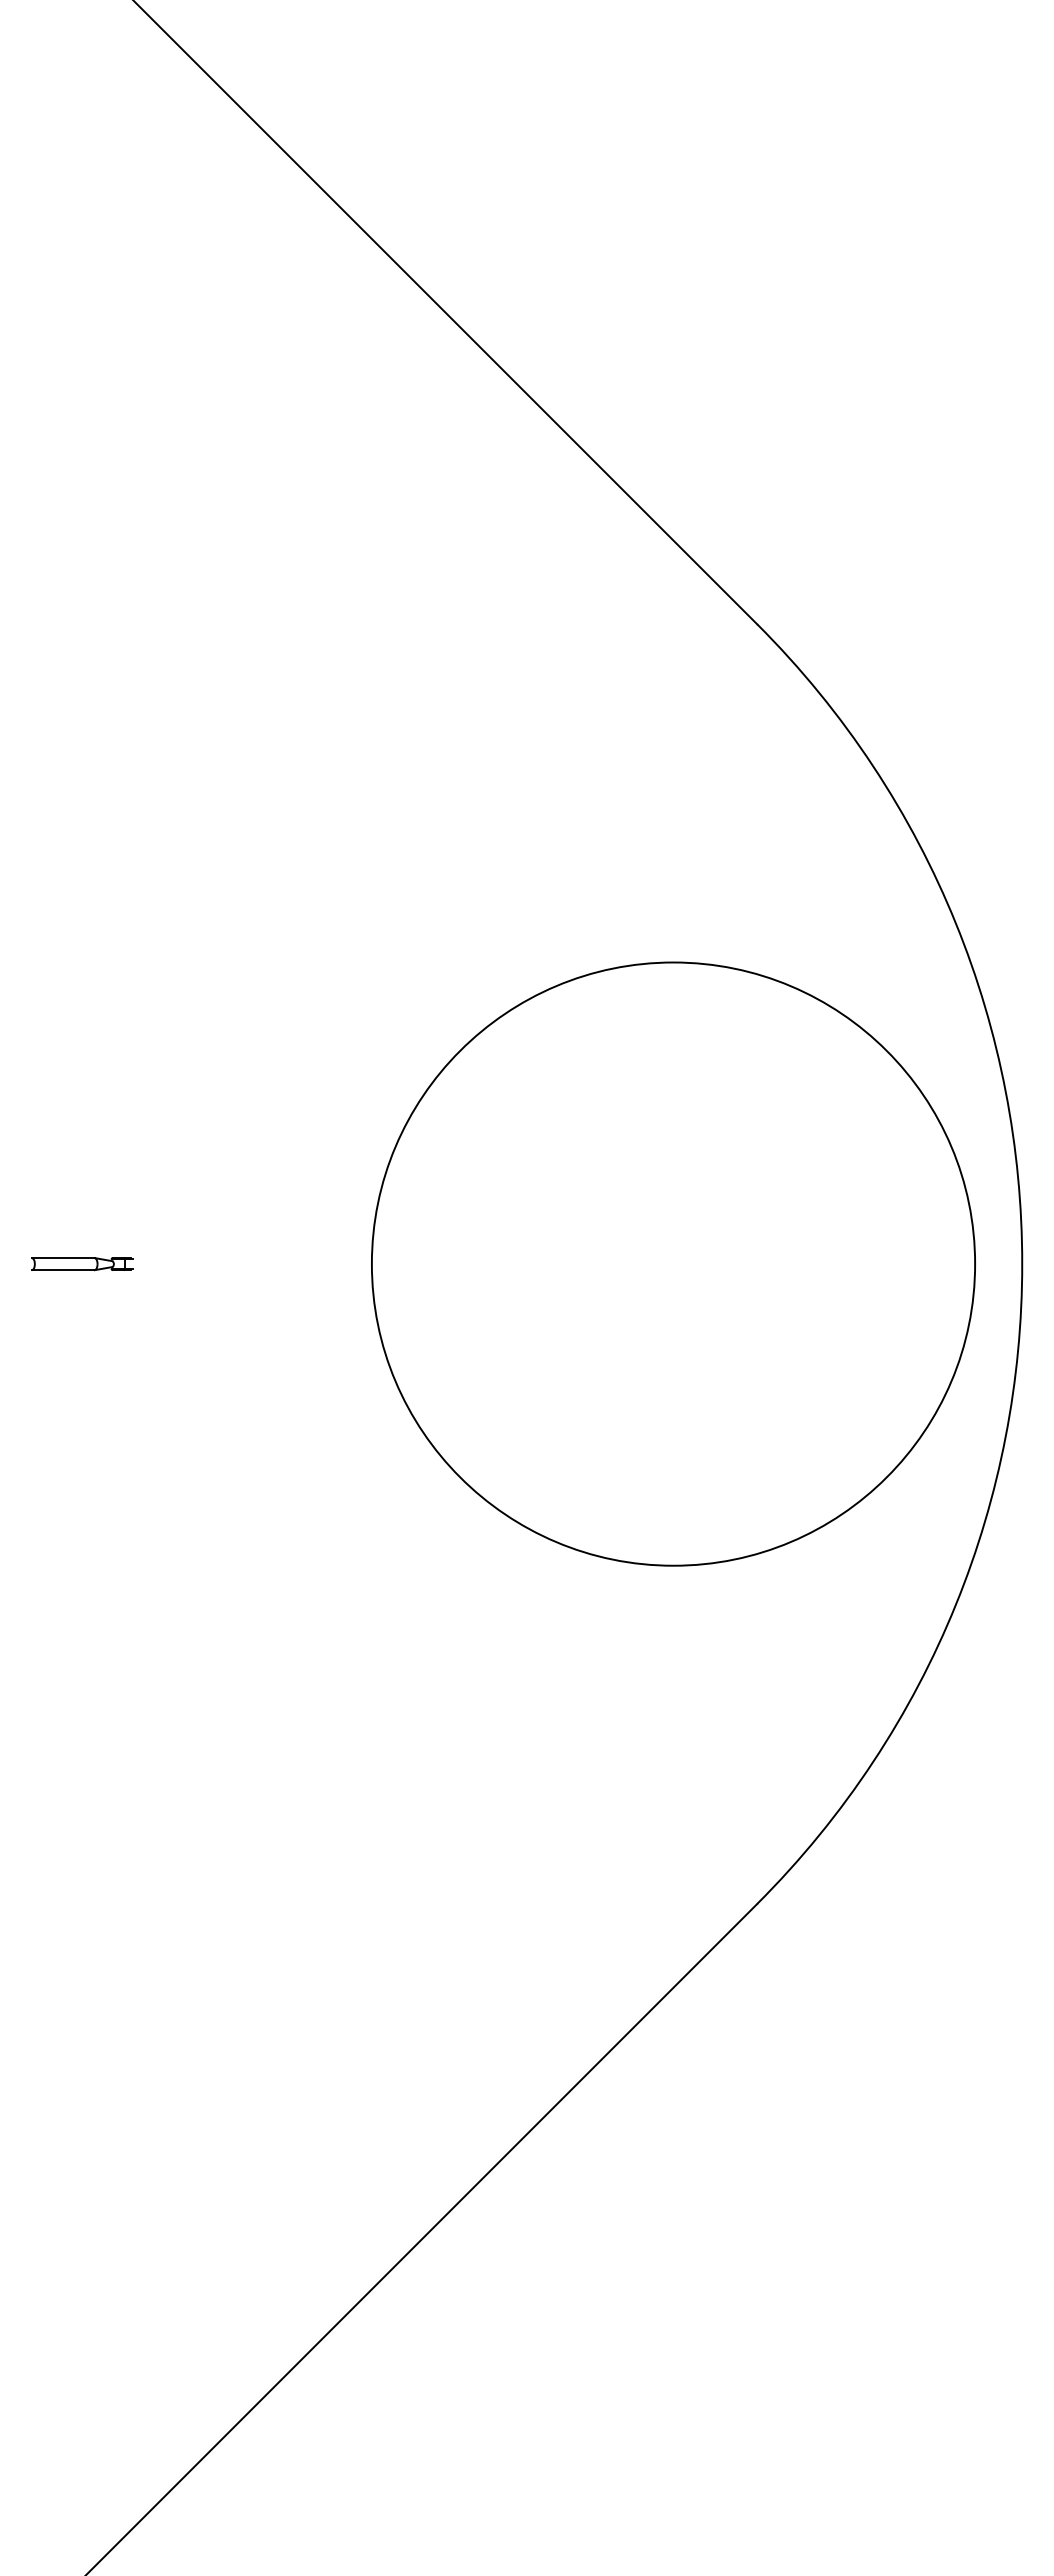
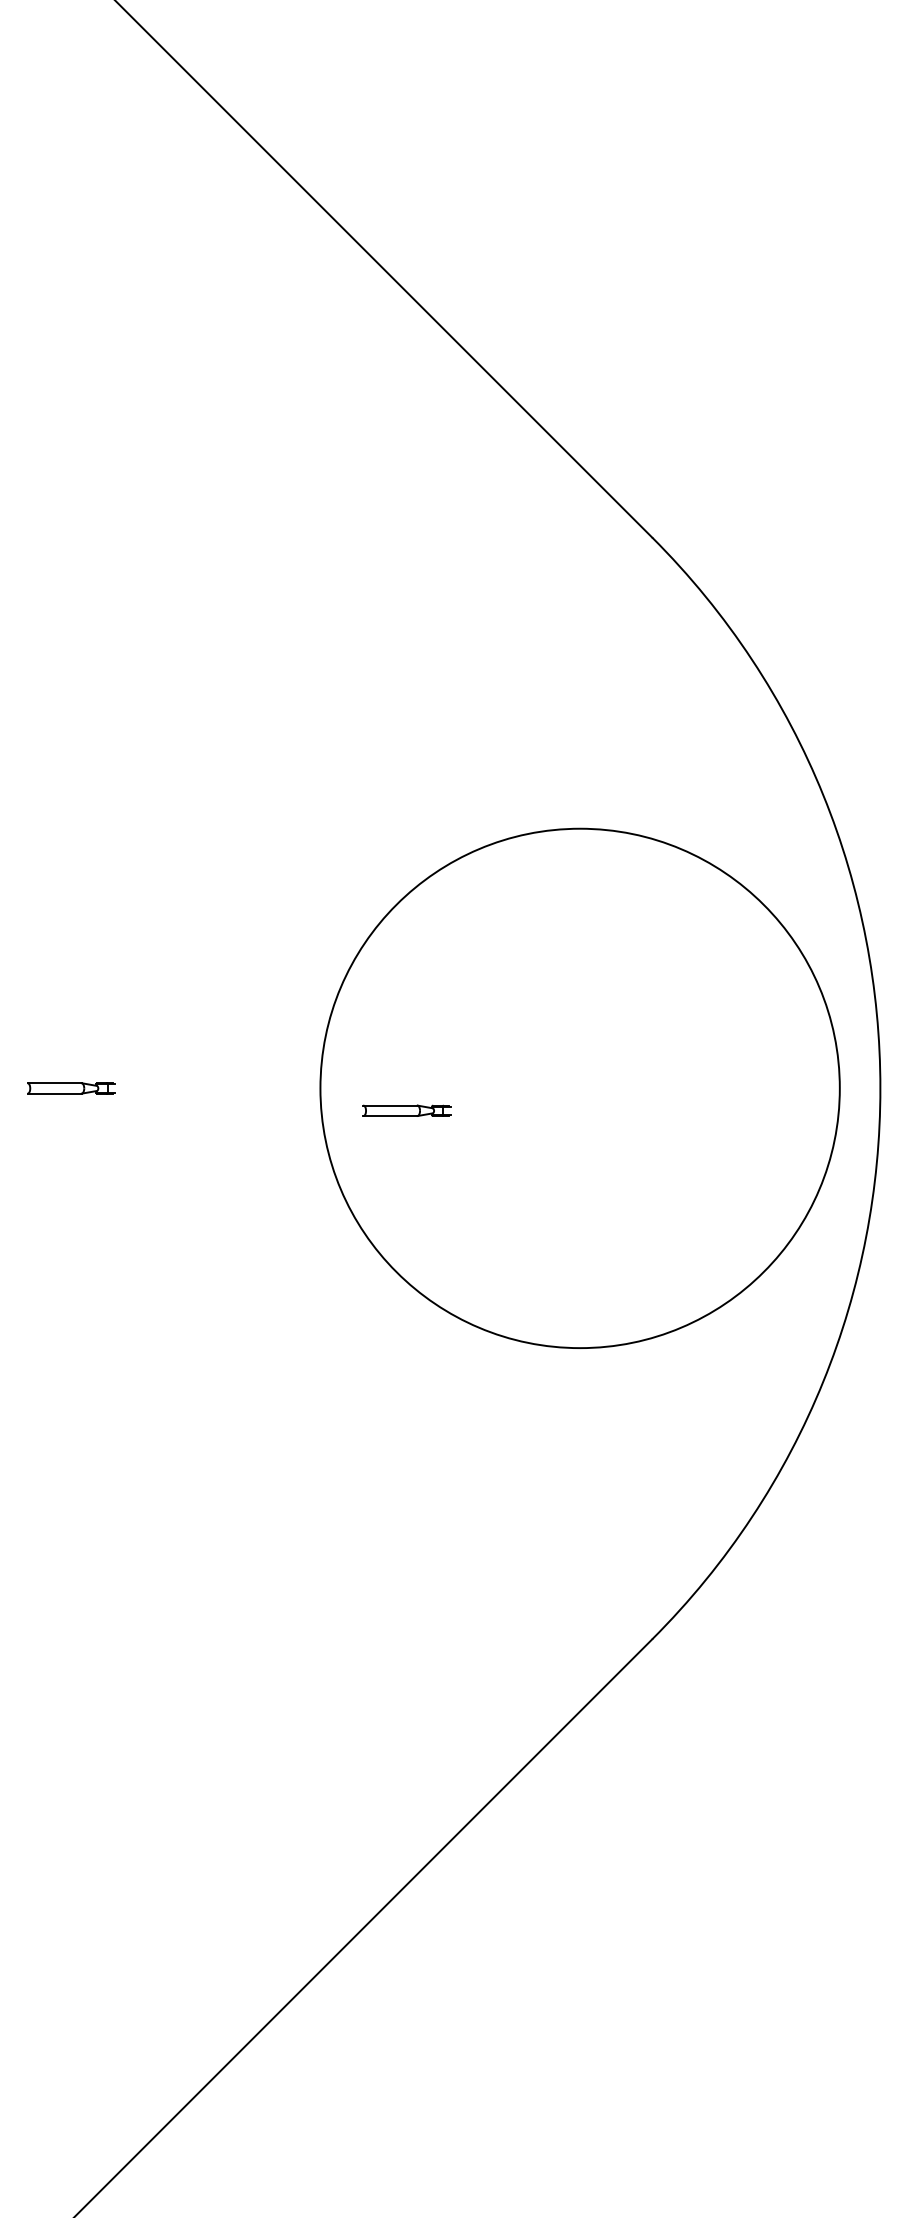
part: (472, 1290) -> (407, 1111), added

